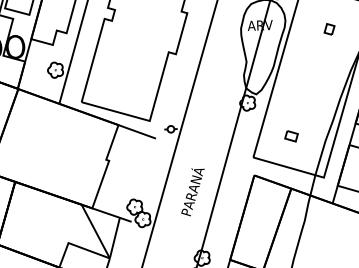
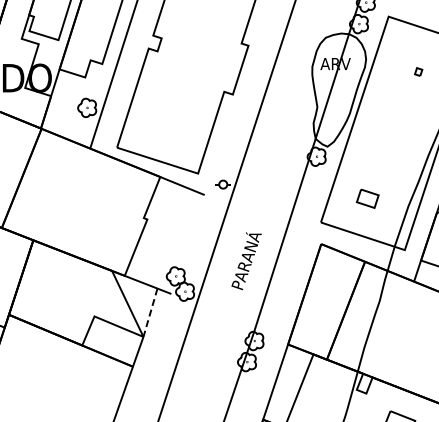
part: (329, 28) -> (418, 71), size x0.6
part: (291, 136) -> (367, 198), size x1.4
line: (114, 238) -> (150, 313), solid -> dashed

